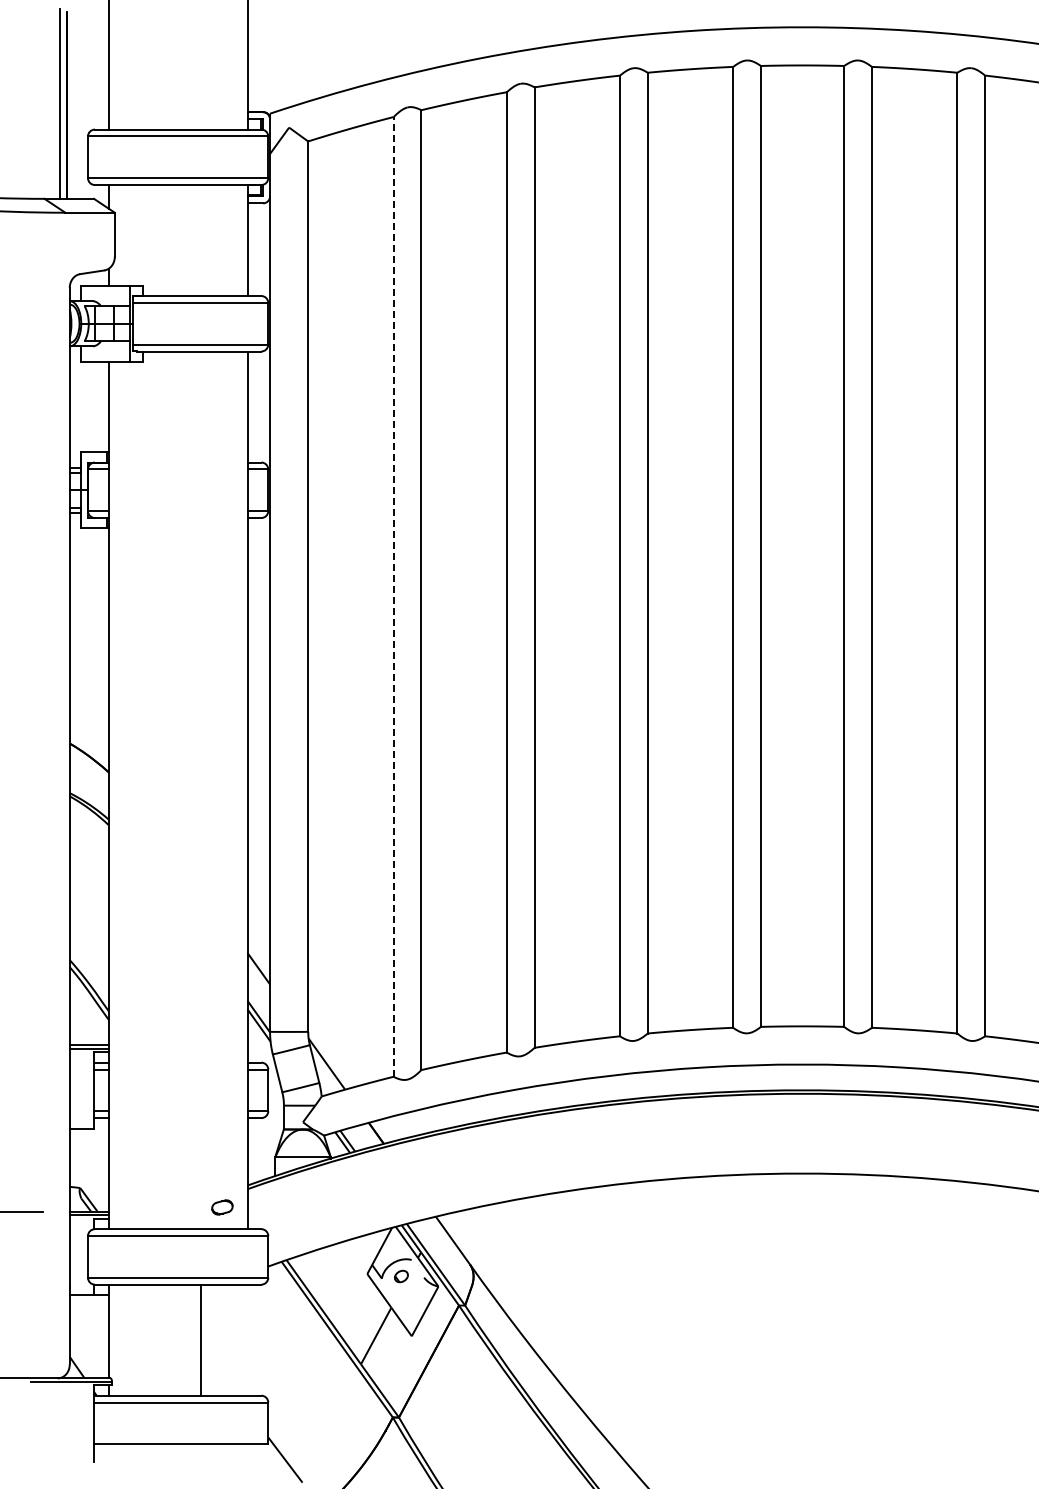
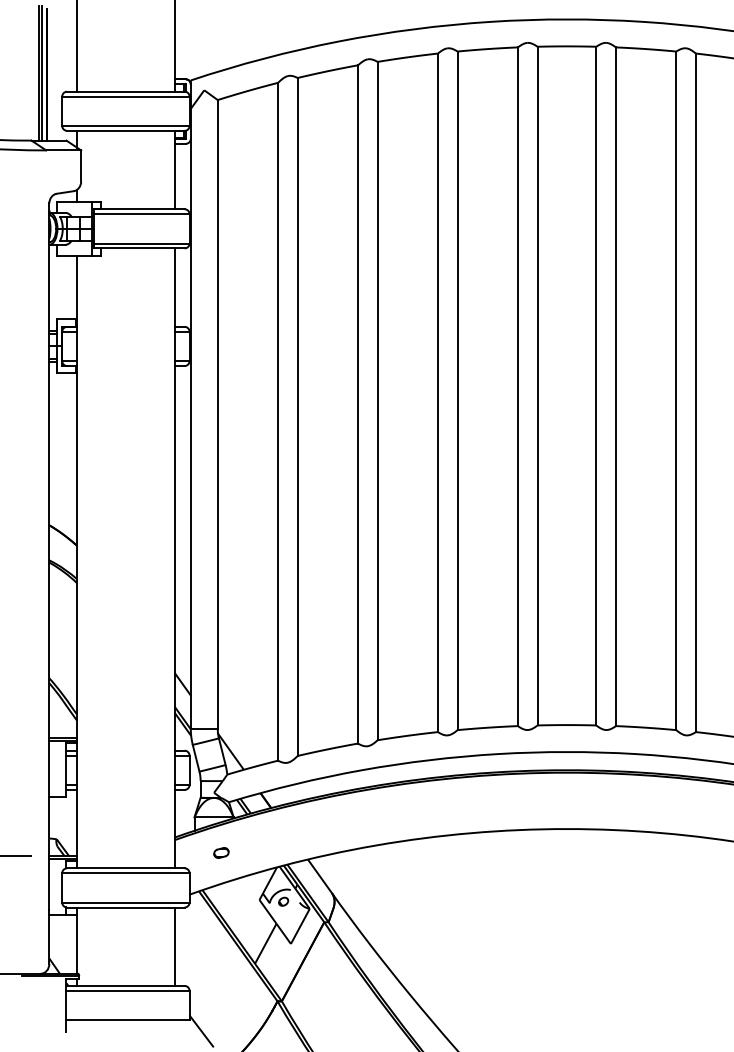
line: (54, 103) -> (38, 73), added
line: (393, 596) -> (278, 421), dashed -> solid
part: (222, 1207) -> (221, 853), moved
line: (200, 1339) -> (174, 946), moved

